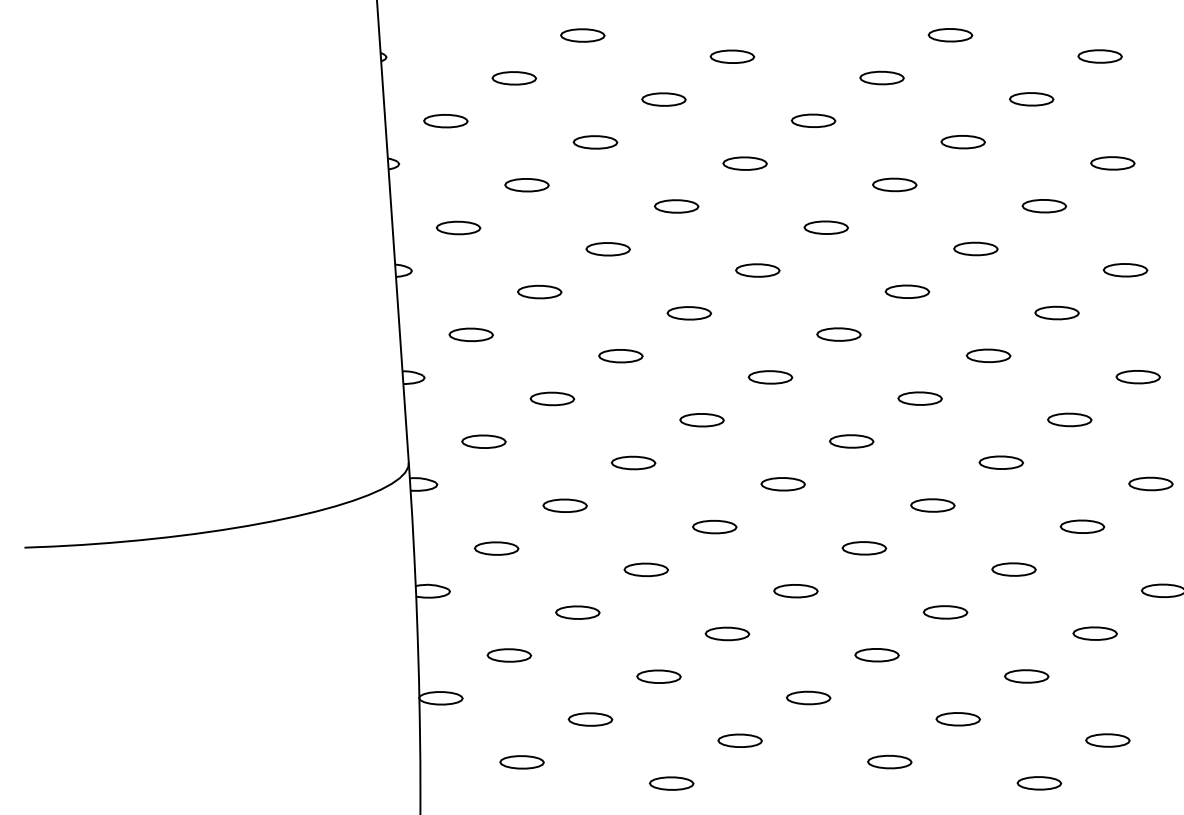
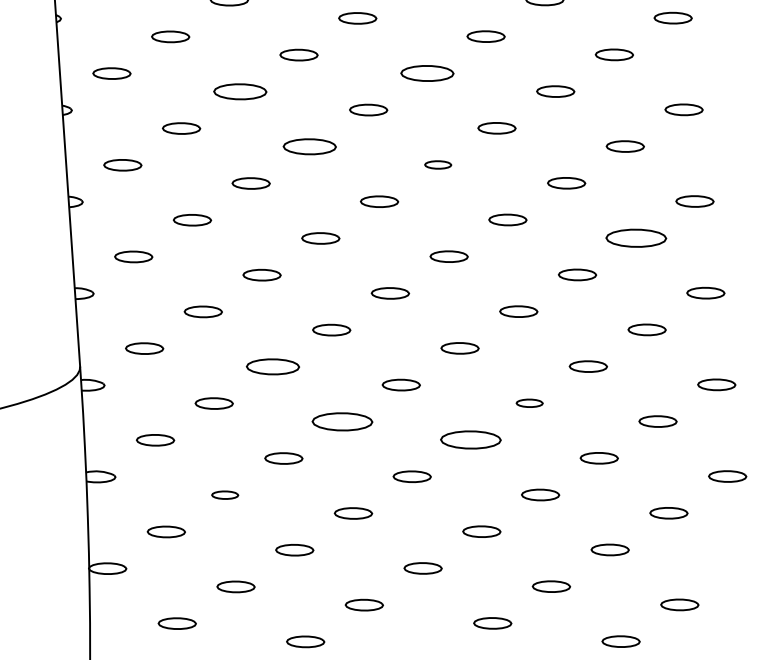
part: (813, 120) -> (427, 73), size x1.4
part: (595, 142) -> (240, 91), size x1.4
part: (676, 206) -> (309, 146), size x1.4
part: (825, 227) -> (437, 164), size x0.7
part: (1056, 312) -> (635, 237), size x1.6
part: (633, 462) -> (272, 366), size x1.4
part: (932, 505) -> (529, 403), size x0.7
part: (714, 526) -> (342, 421), size x1.6
part: (864, 548) -> (471, 440), size x1.6
part: (577, 612) -> (224, 495), size x0.7

